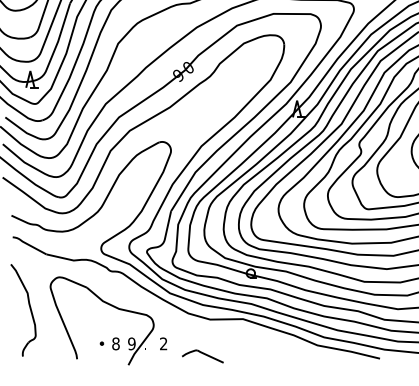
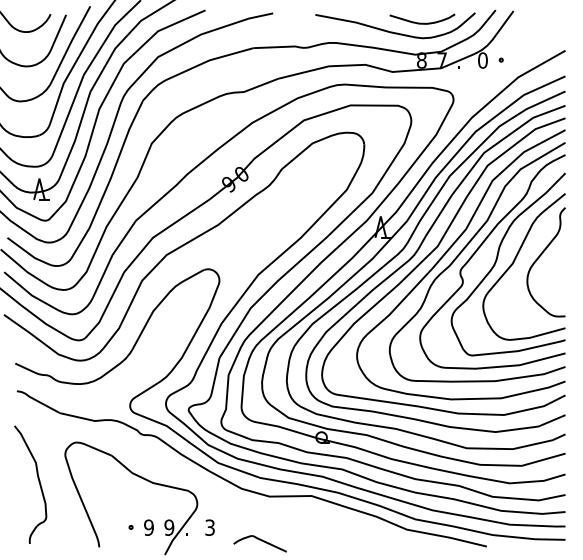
text: (115, 343) -> (148, 527), 8 -> 9
text: (163, 343) -> (209, 527), 2 -> 3

